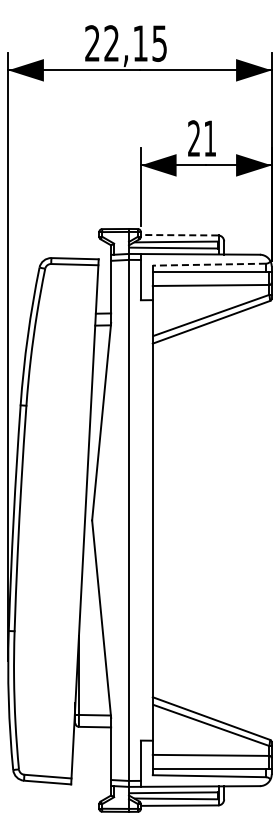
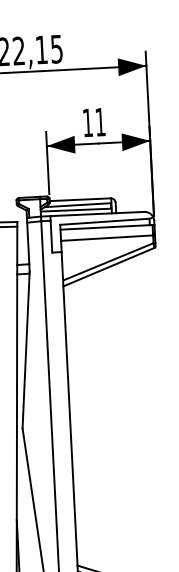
text: (193, 138) -> (87, 122), 21 -> 11
line: (179, 235) -> (80, 199), dashed -> solid
line: (209, 264) -> (105, 221), dashed -> solid

